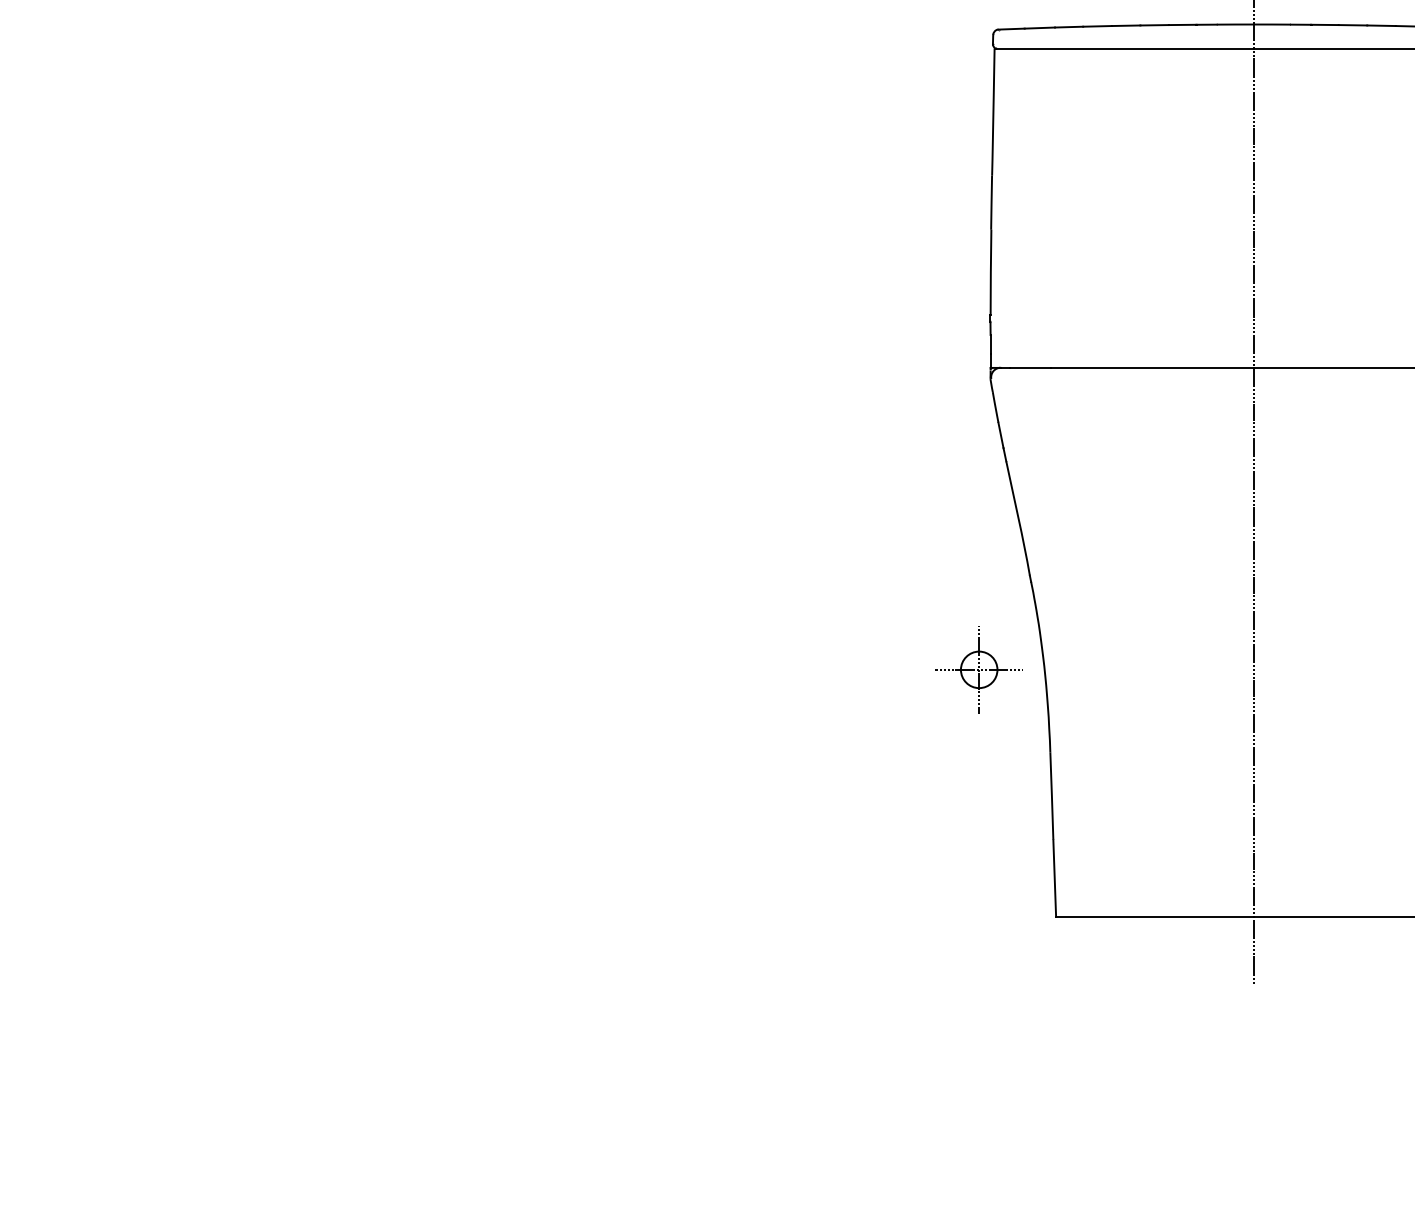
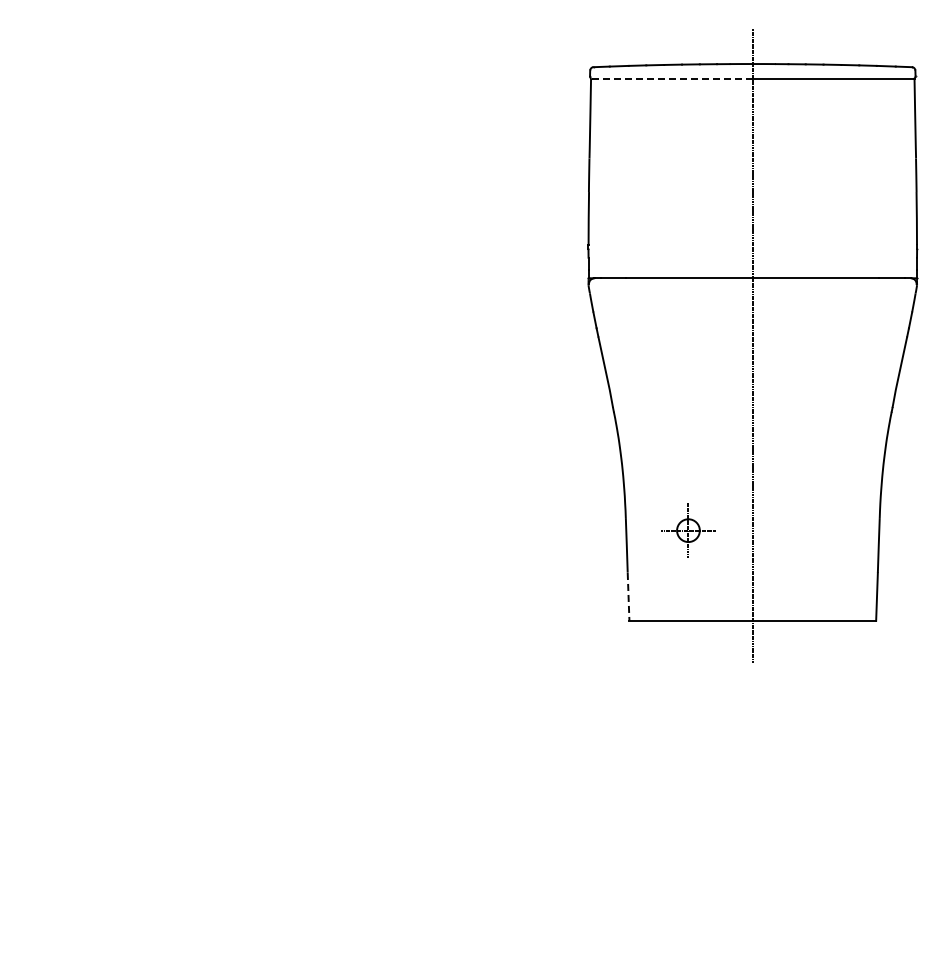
line: (1123, 49) -> (671, 79), solid -> dashed
part: (979, 669) -> (688, 530), moved
line: (1054, 877) -> (628, 596), solid -> dashed

